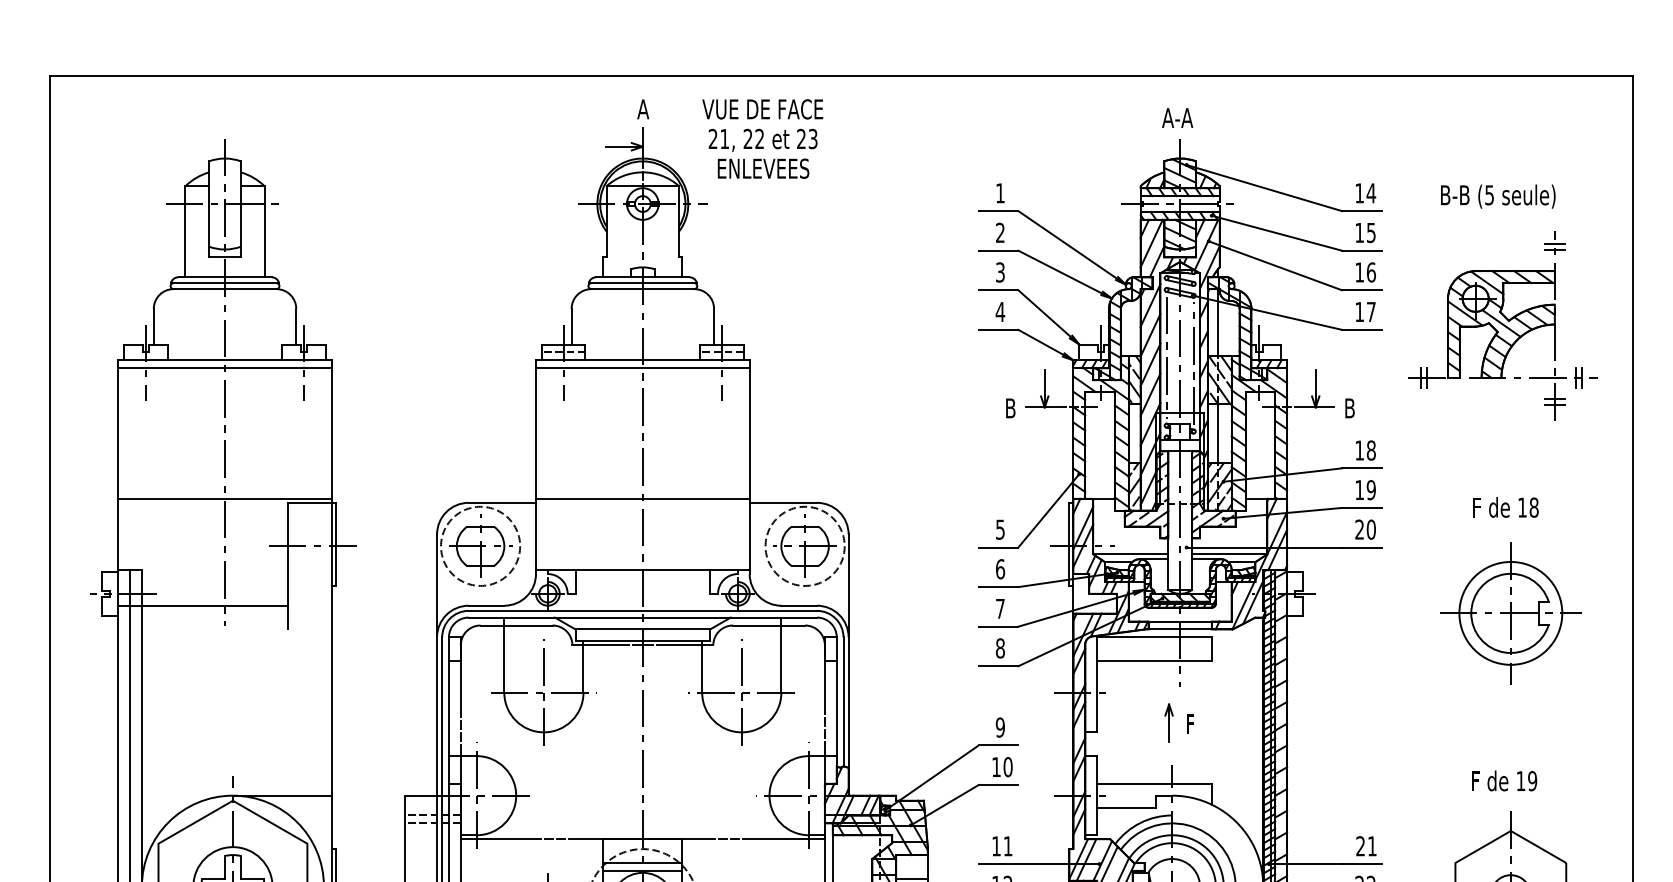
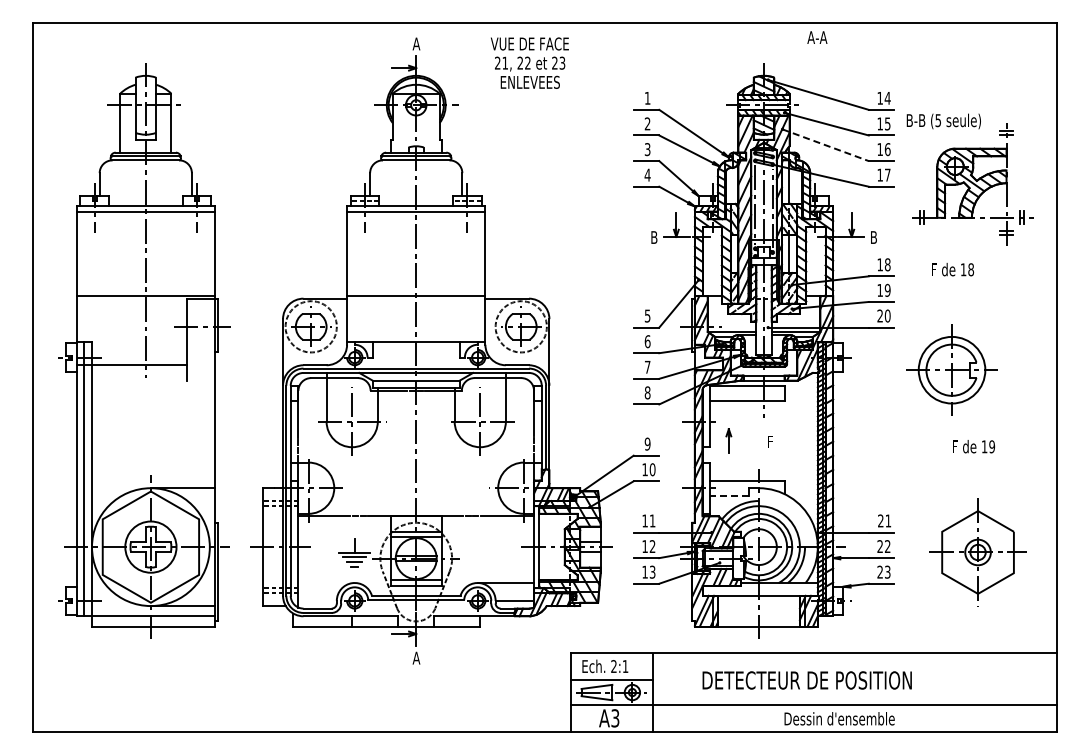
text: (1177, 117) -> (817, 37), moved
text: (762, 137) -> (529, 62), moved
text: (1497, 196) -> (943, 121), moved
line: (1275, 266) -> (825, 145), solid -> dashed
text: (1505, 507) -> (952, 269), moved
part: (1509, 612) -> (951, 369), moved
part: (1168, 721) -> (728, 440), moved
text: (1505, 780) -> (974, 446), moved
line: (1125, 806) -> (728, 495), solid -> dashed

